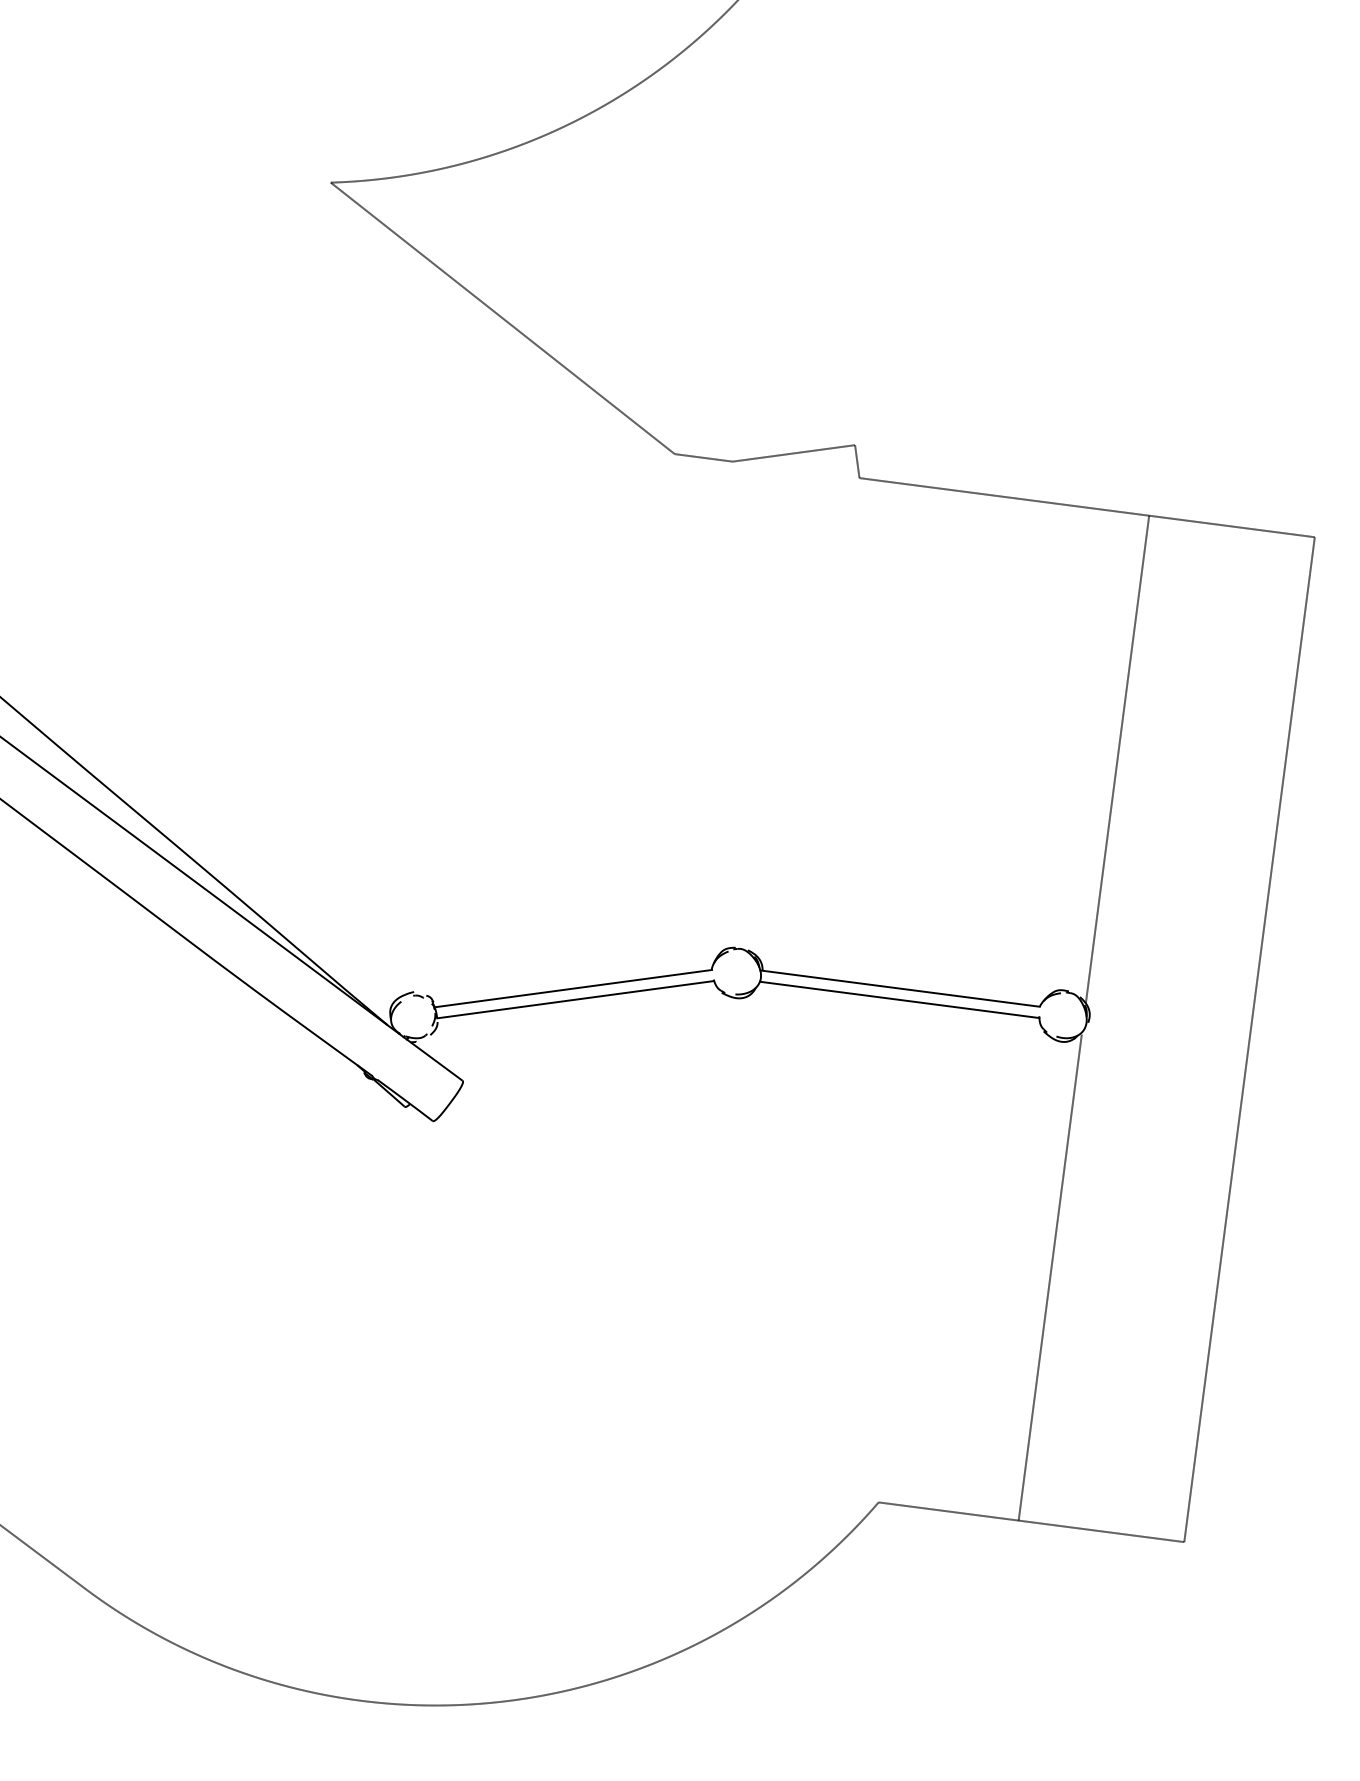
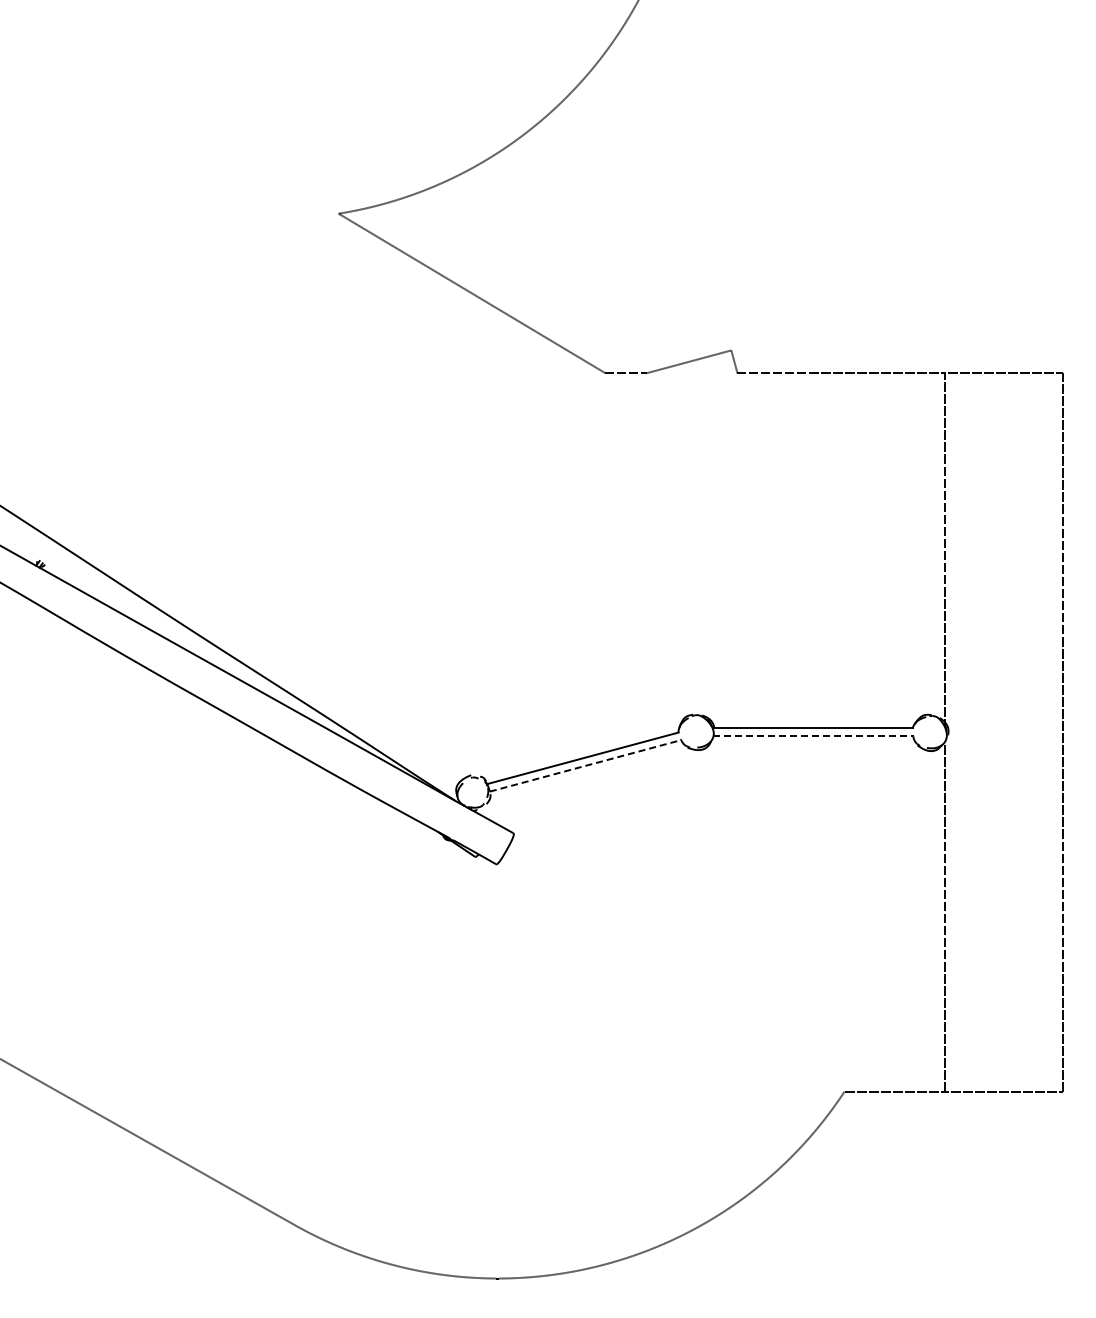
line: (577, 999) -> (586, 765), solid -> dashed
line: (899, 999) -> (813, 736), solid -> dashed

